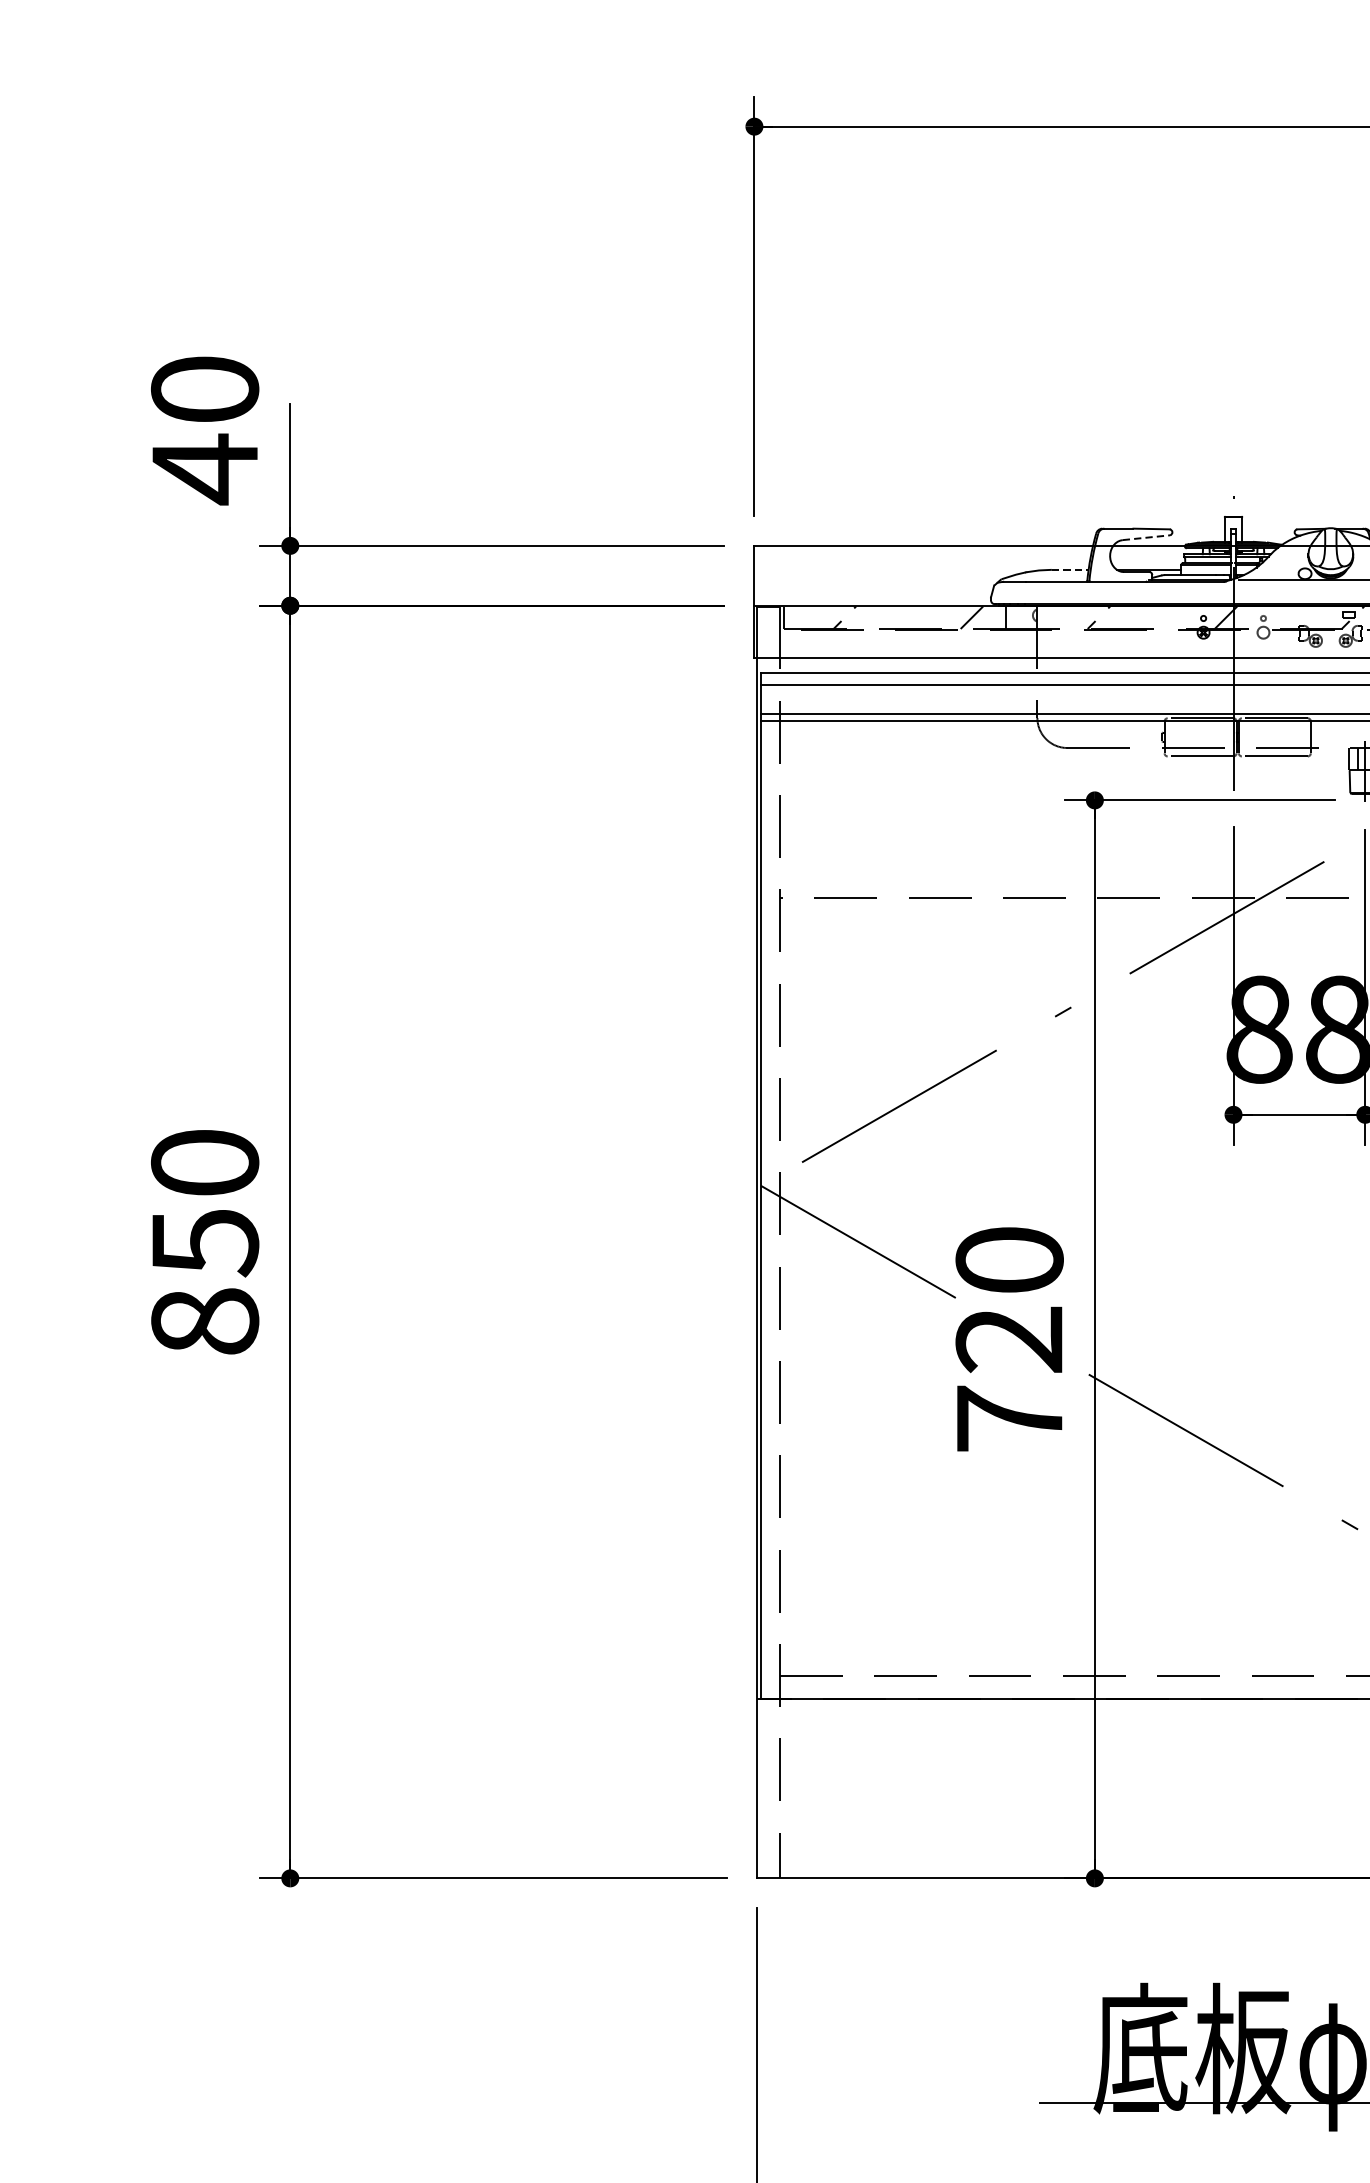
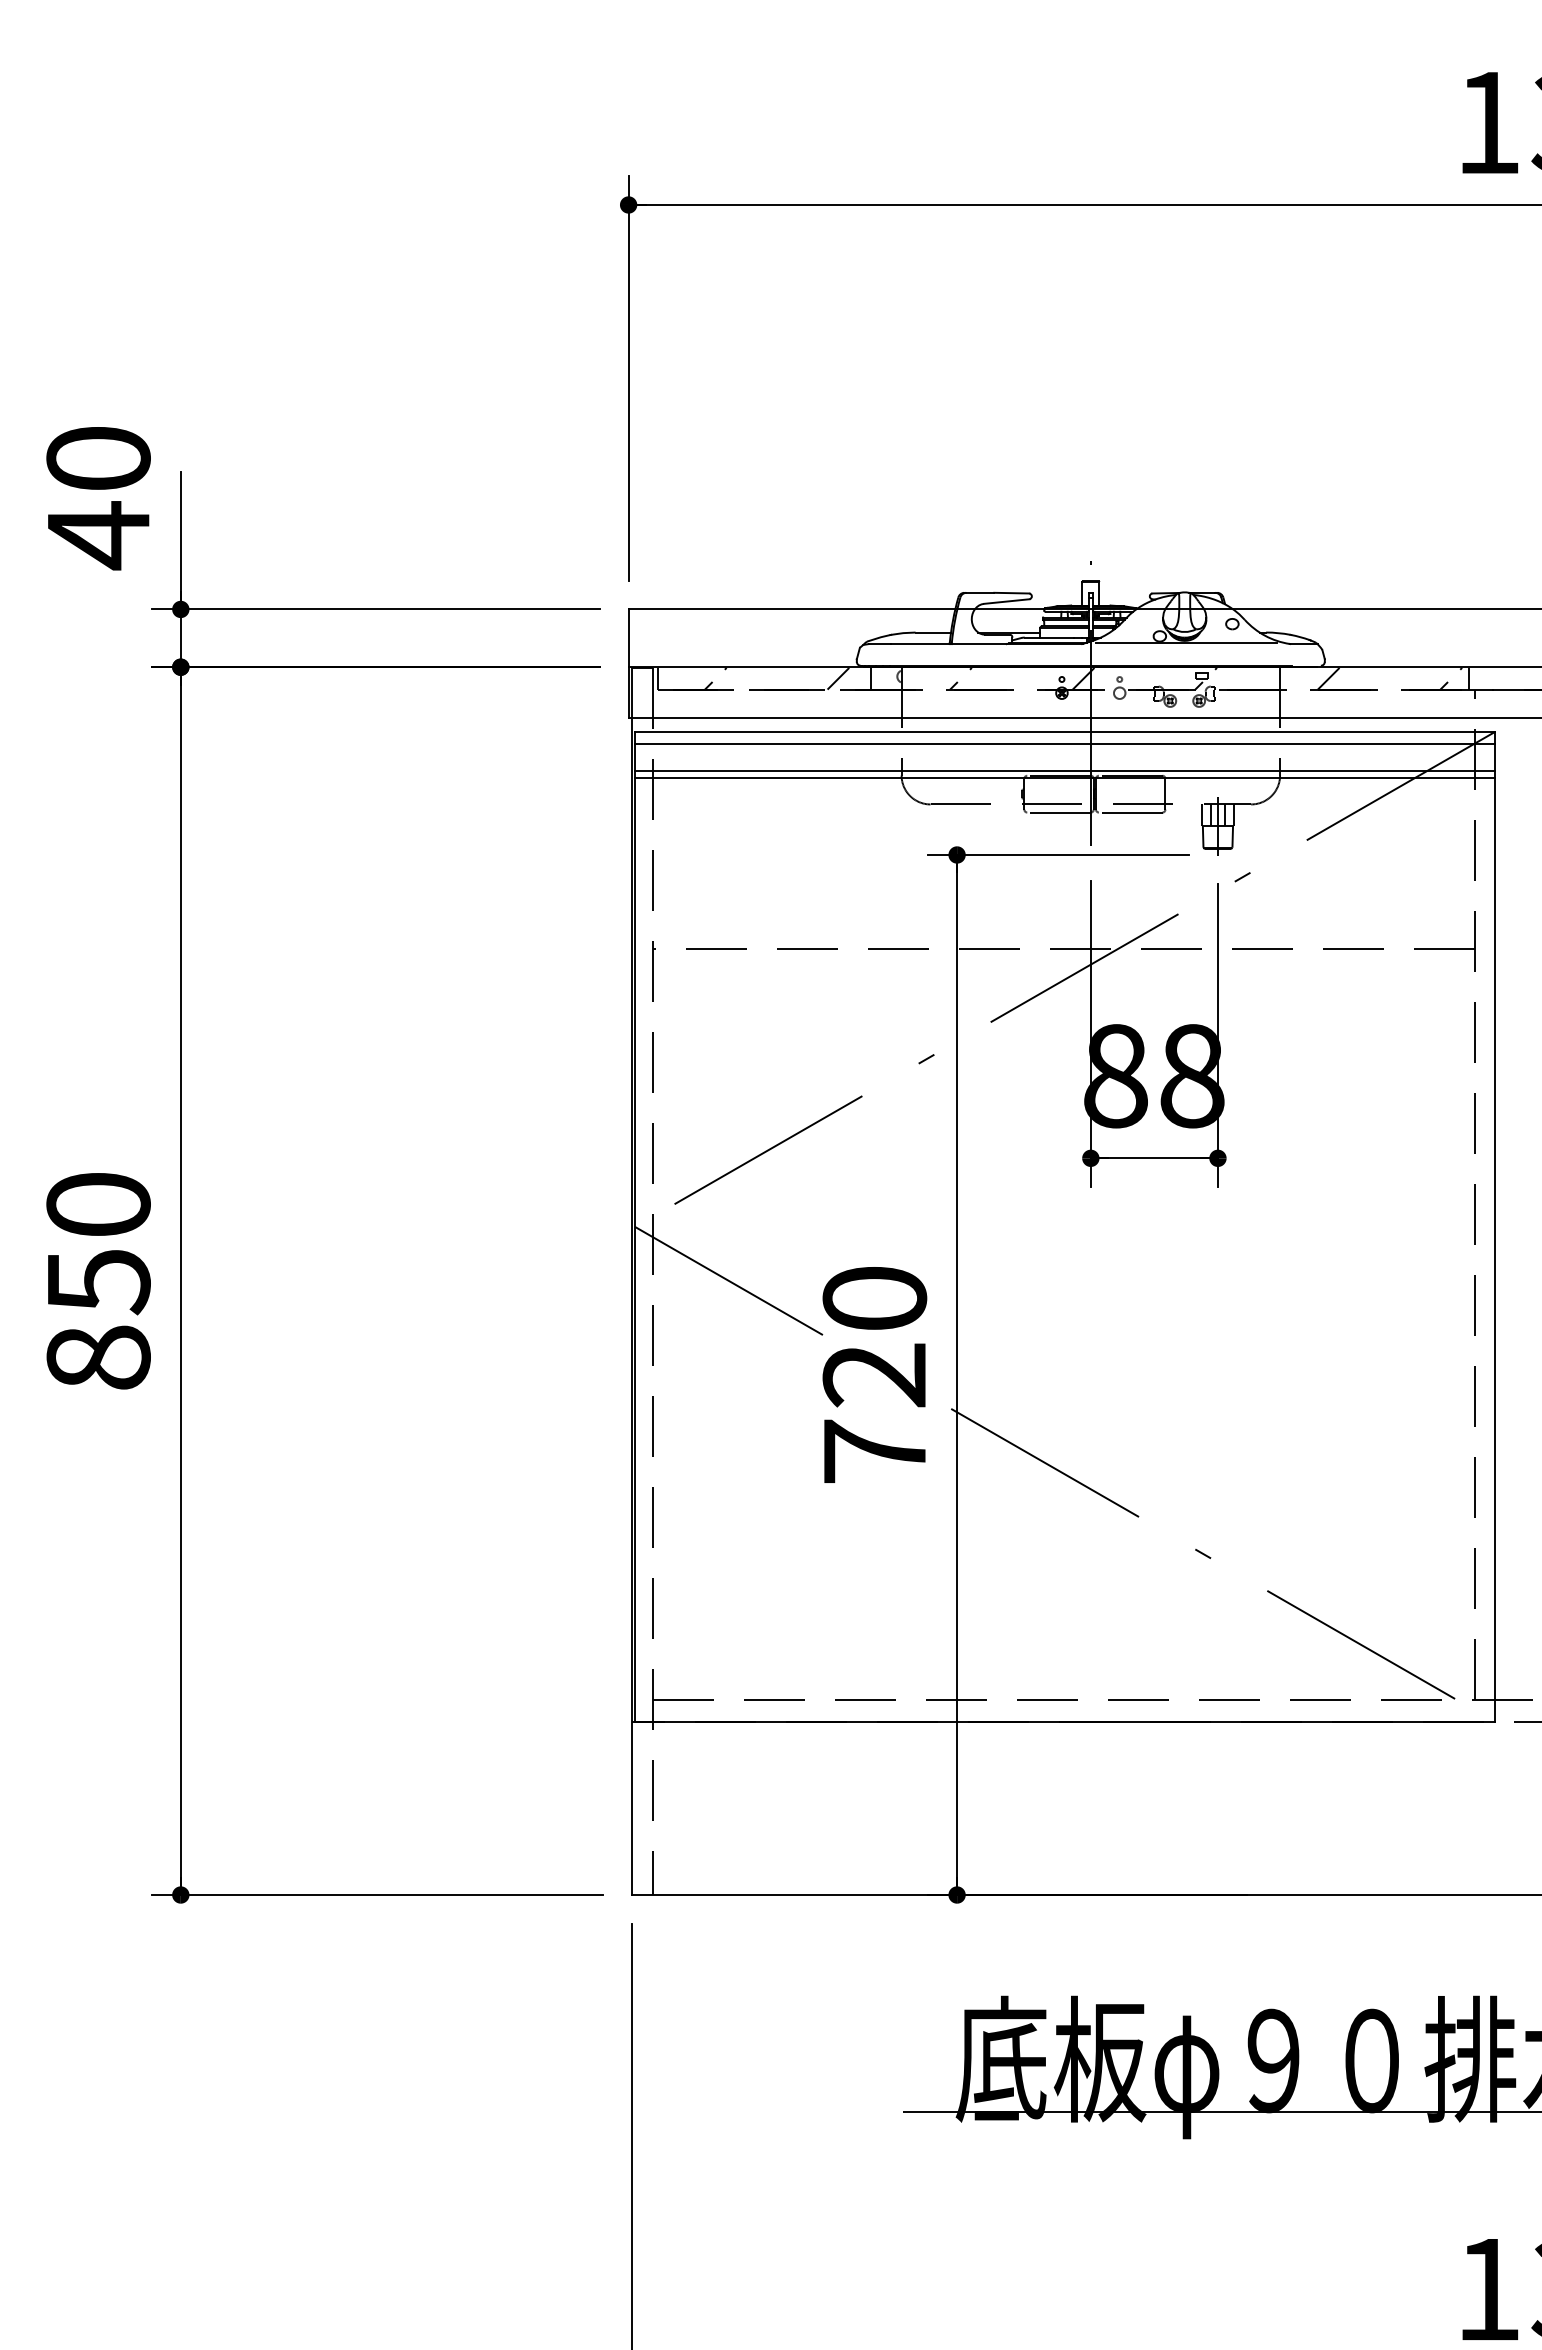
line: (1146, 537) -> (1006, 601), dashed -> solid
line: (1070, 569) -> (933, 632), dashed -> solid

